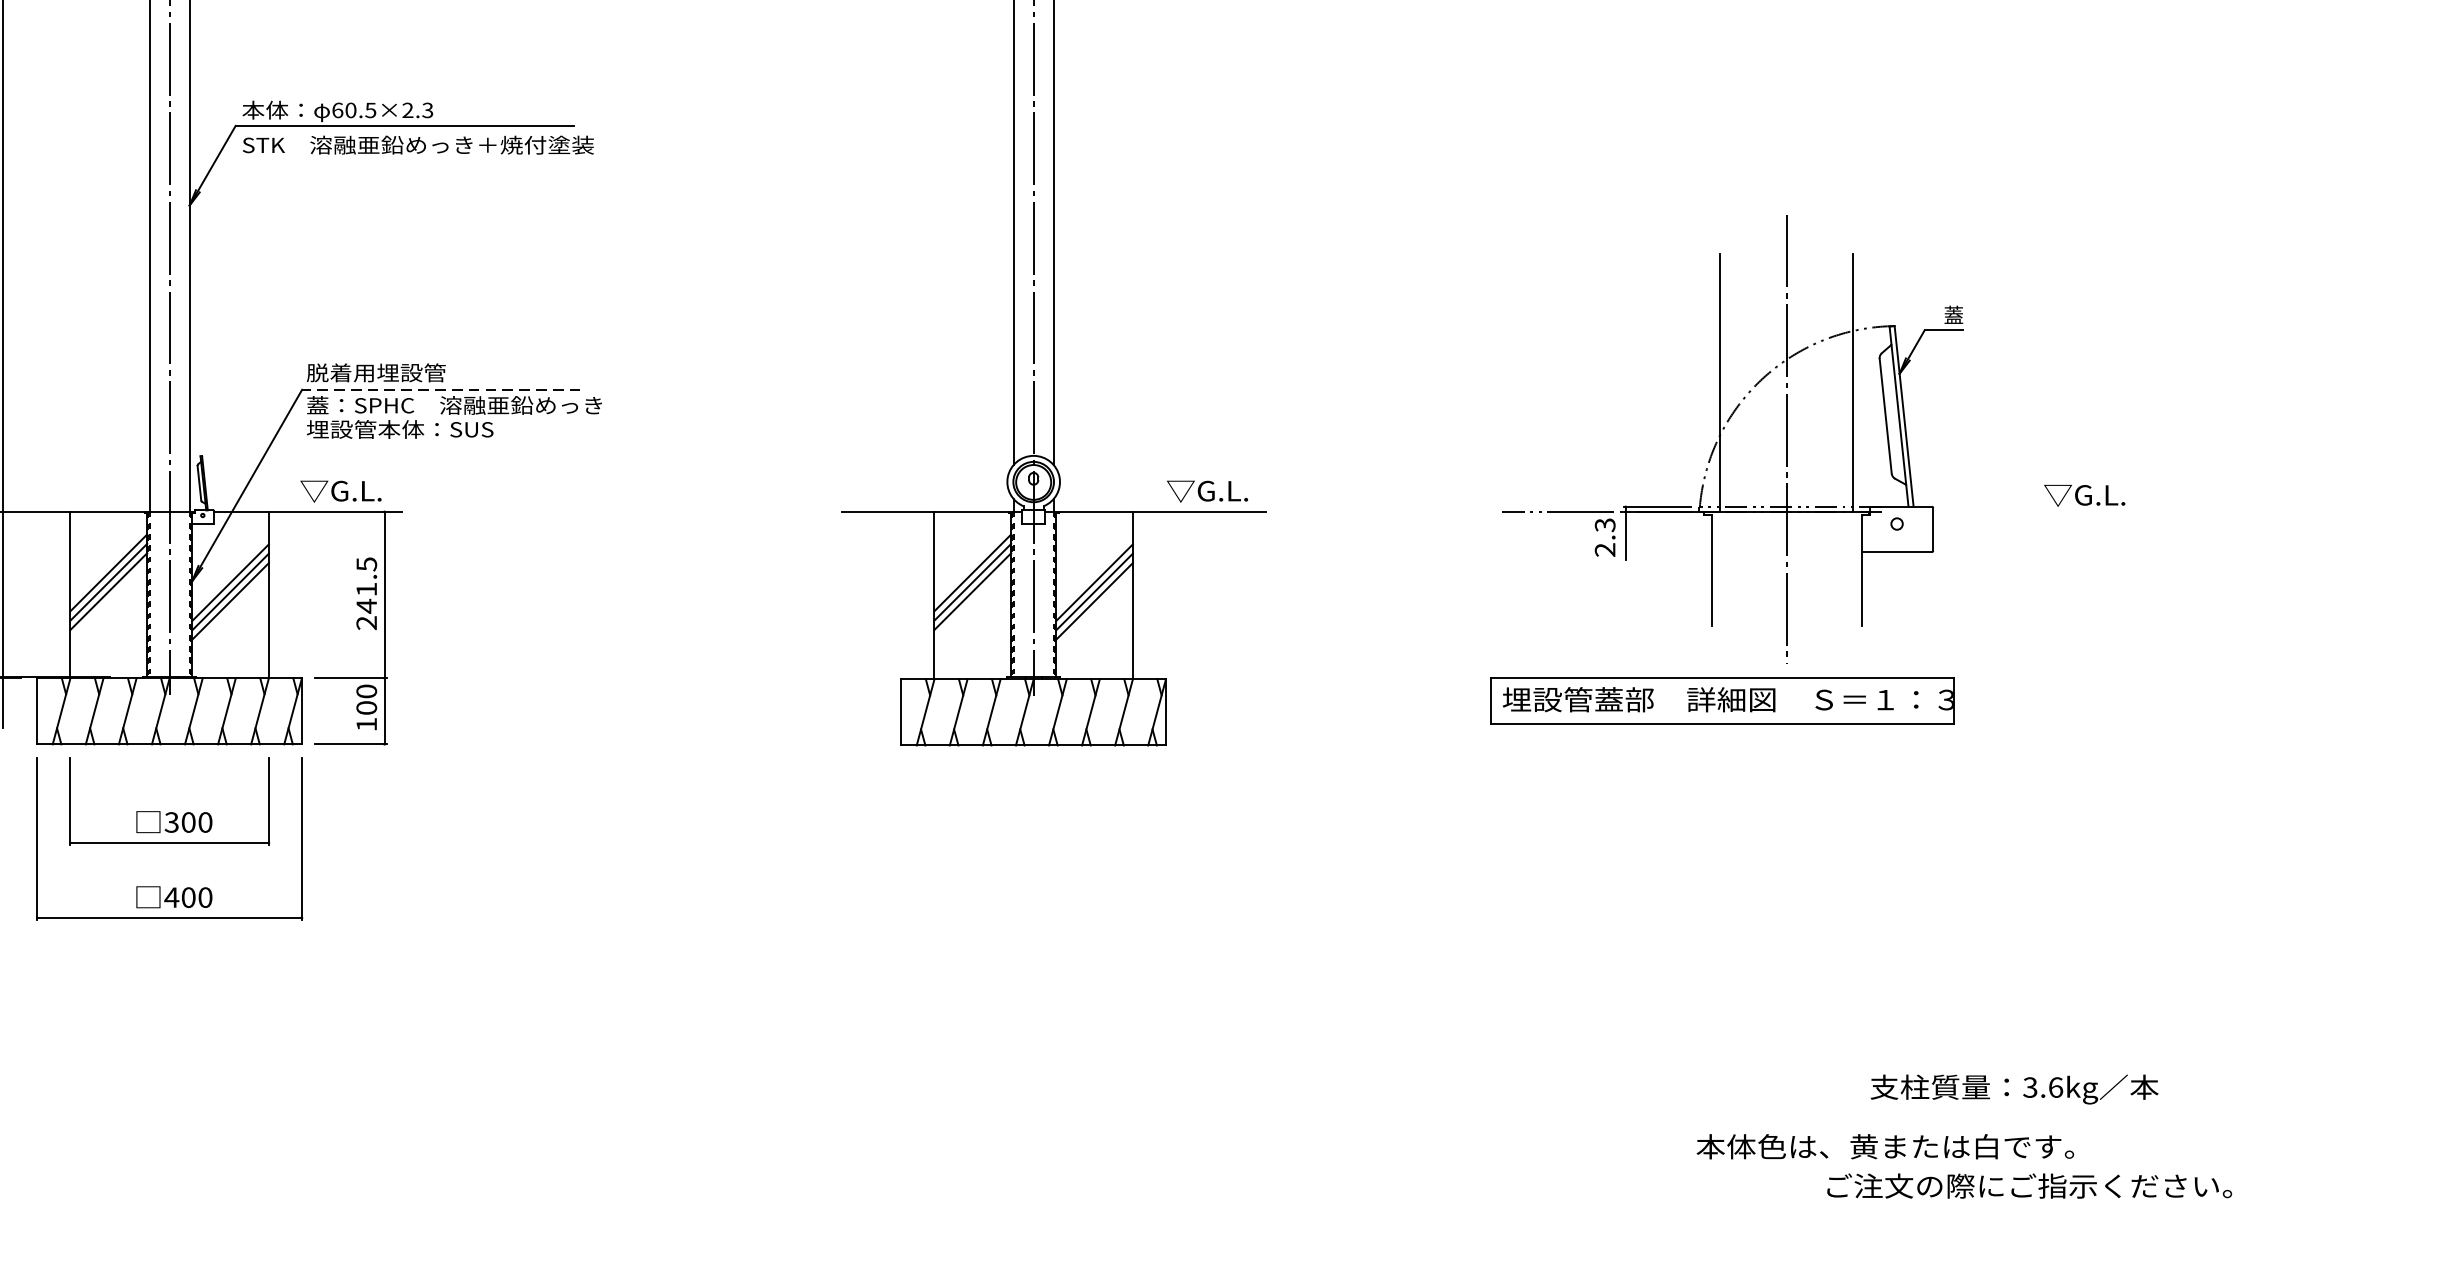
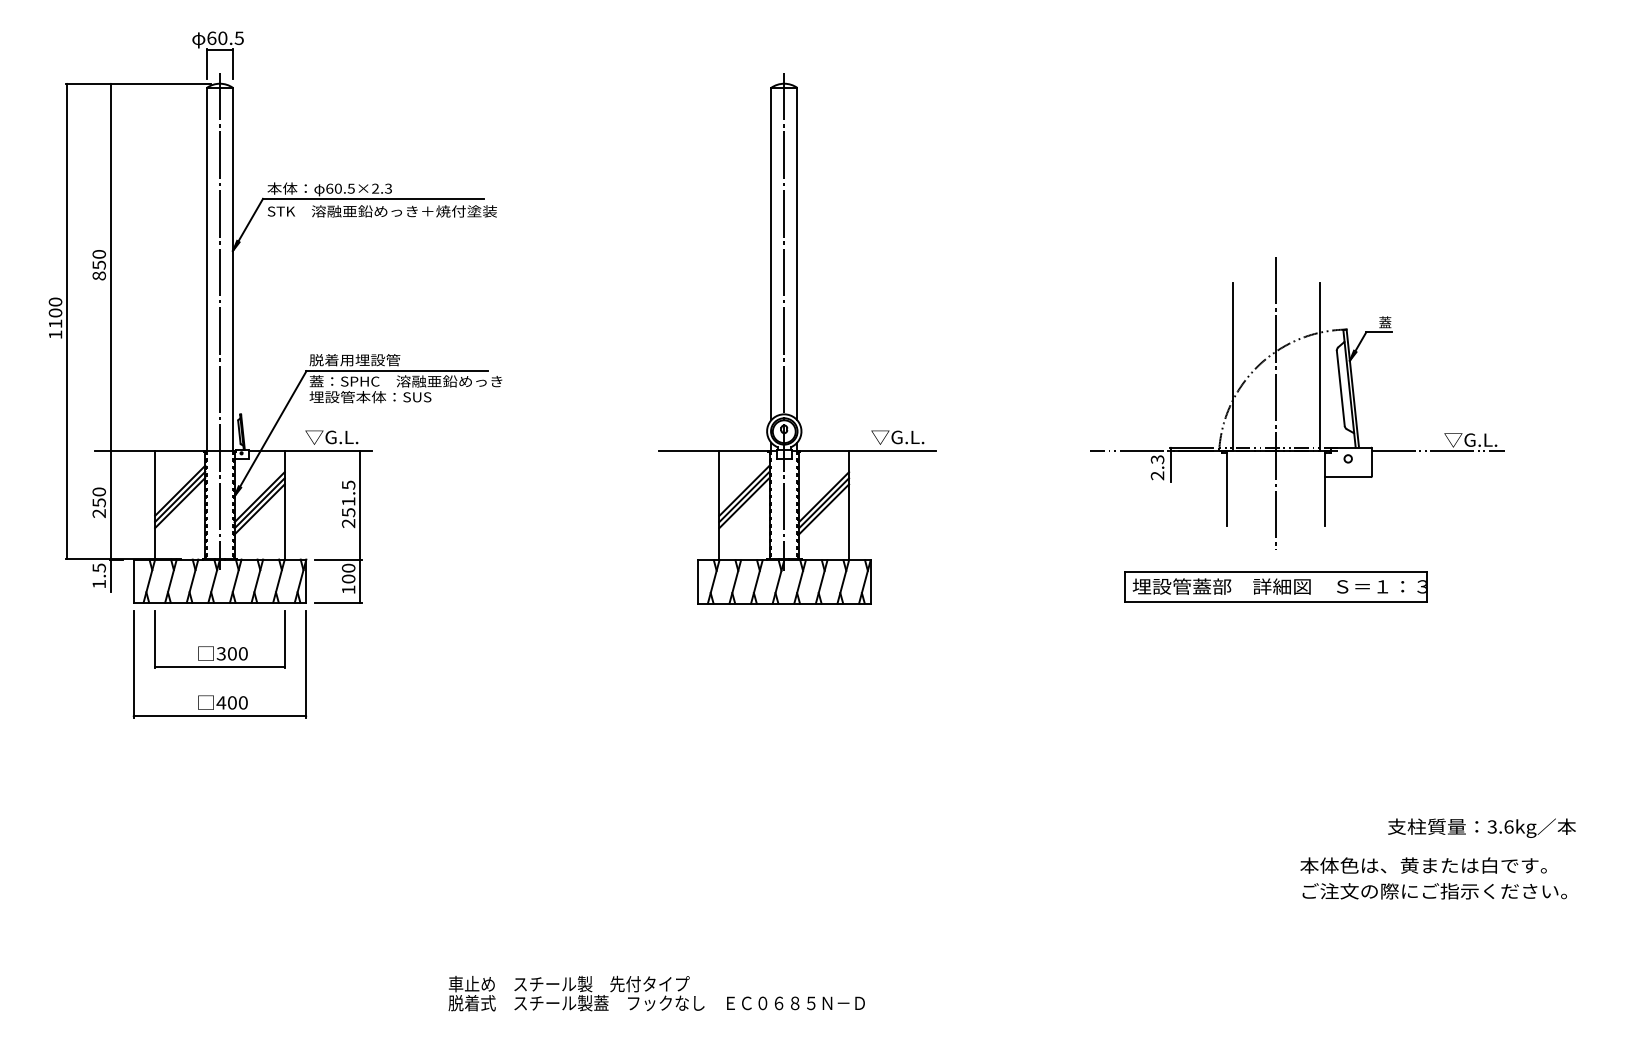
line: (441, 390) -> (397, 371), dashed -> solid
line: (2033, 511) -> (1437, 450), added
text: (366, 606) -> (348, 512), 241.5 -> 251.5
part: (1721, 699) -> (1275, 586), moved
text: (2013, 1088) -> (1481, 827), moved
text: (1885, 1146) -> (1423, 865), moved

